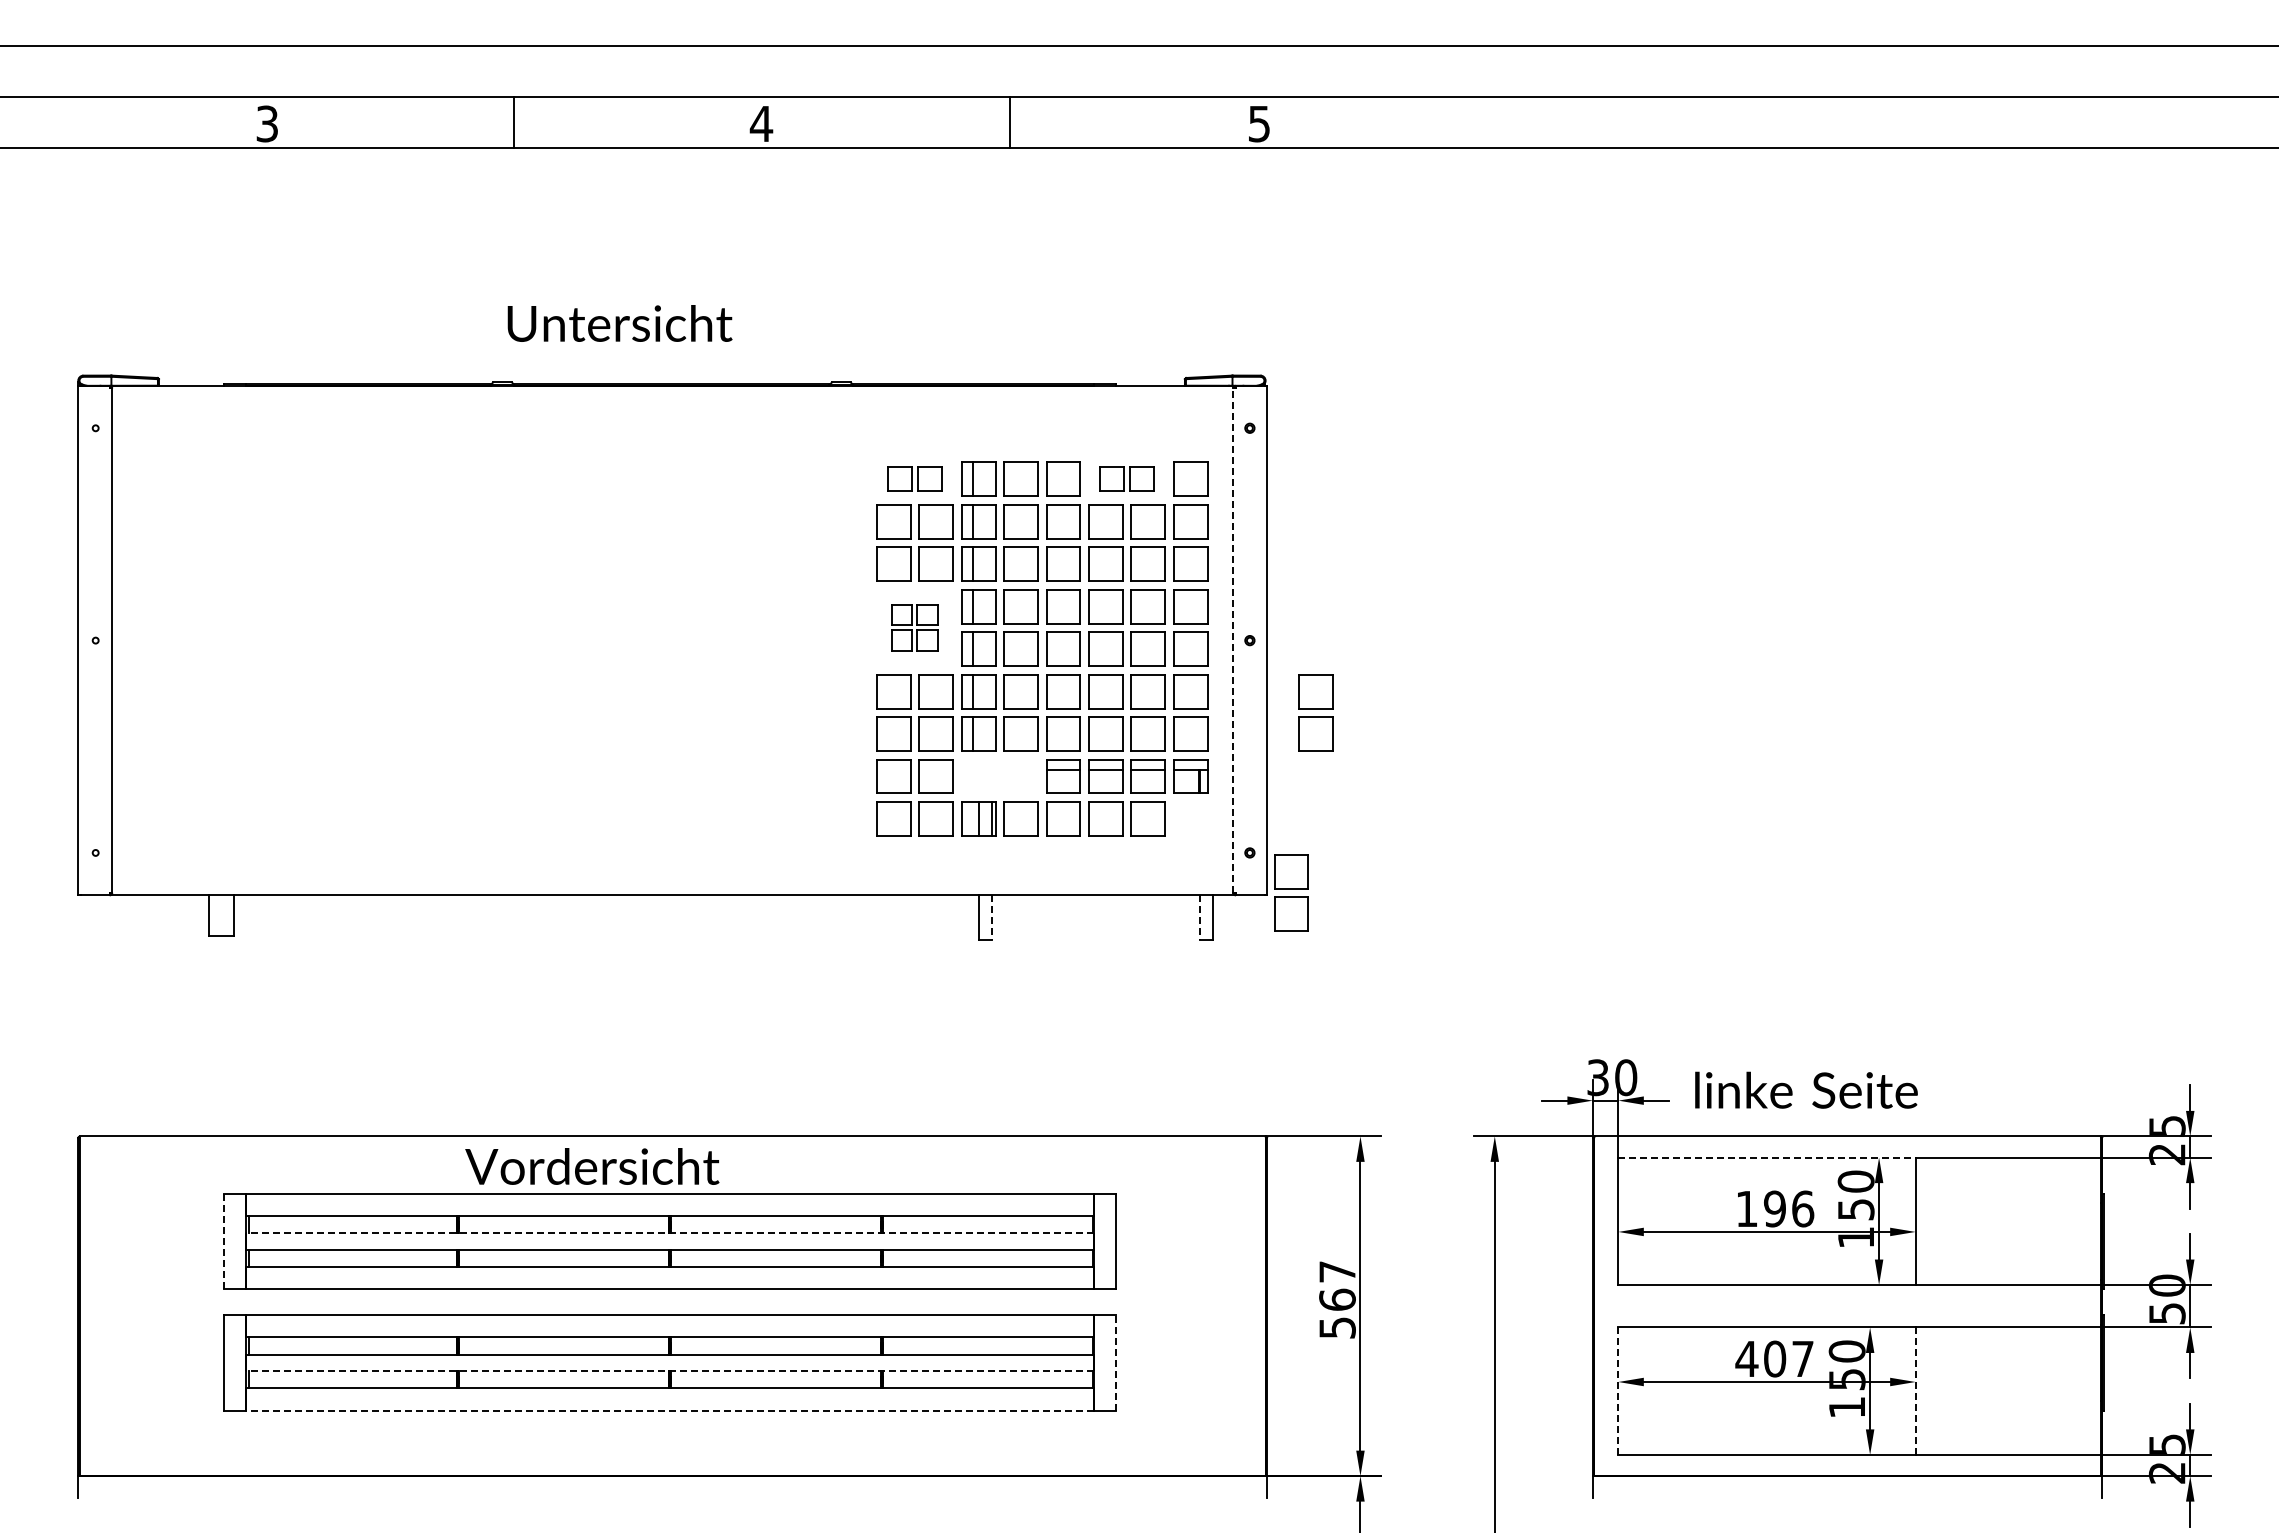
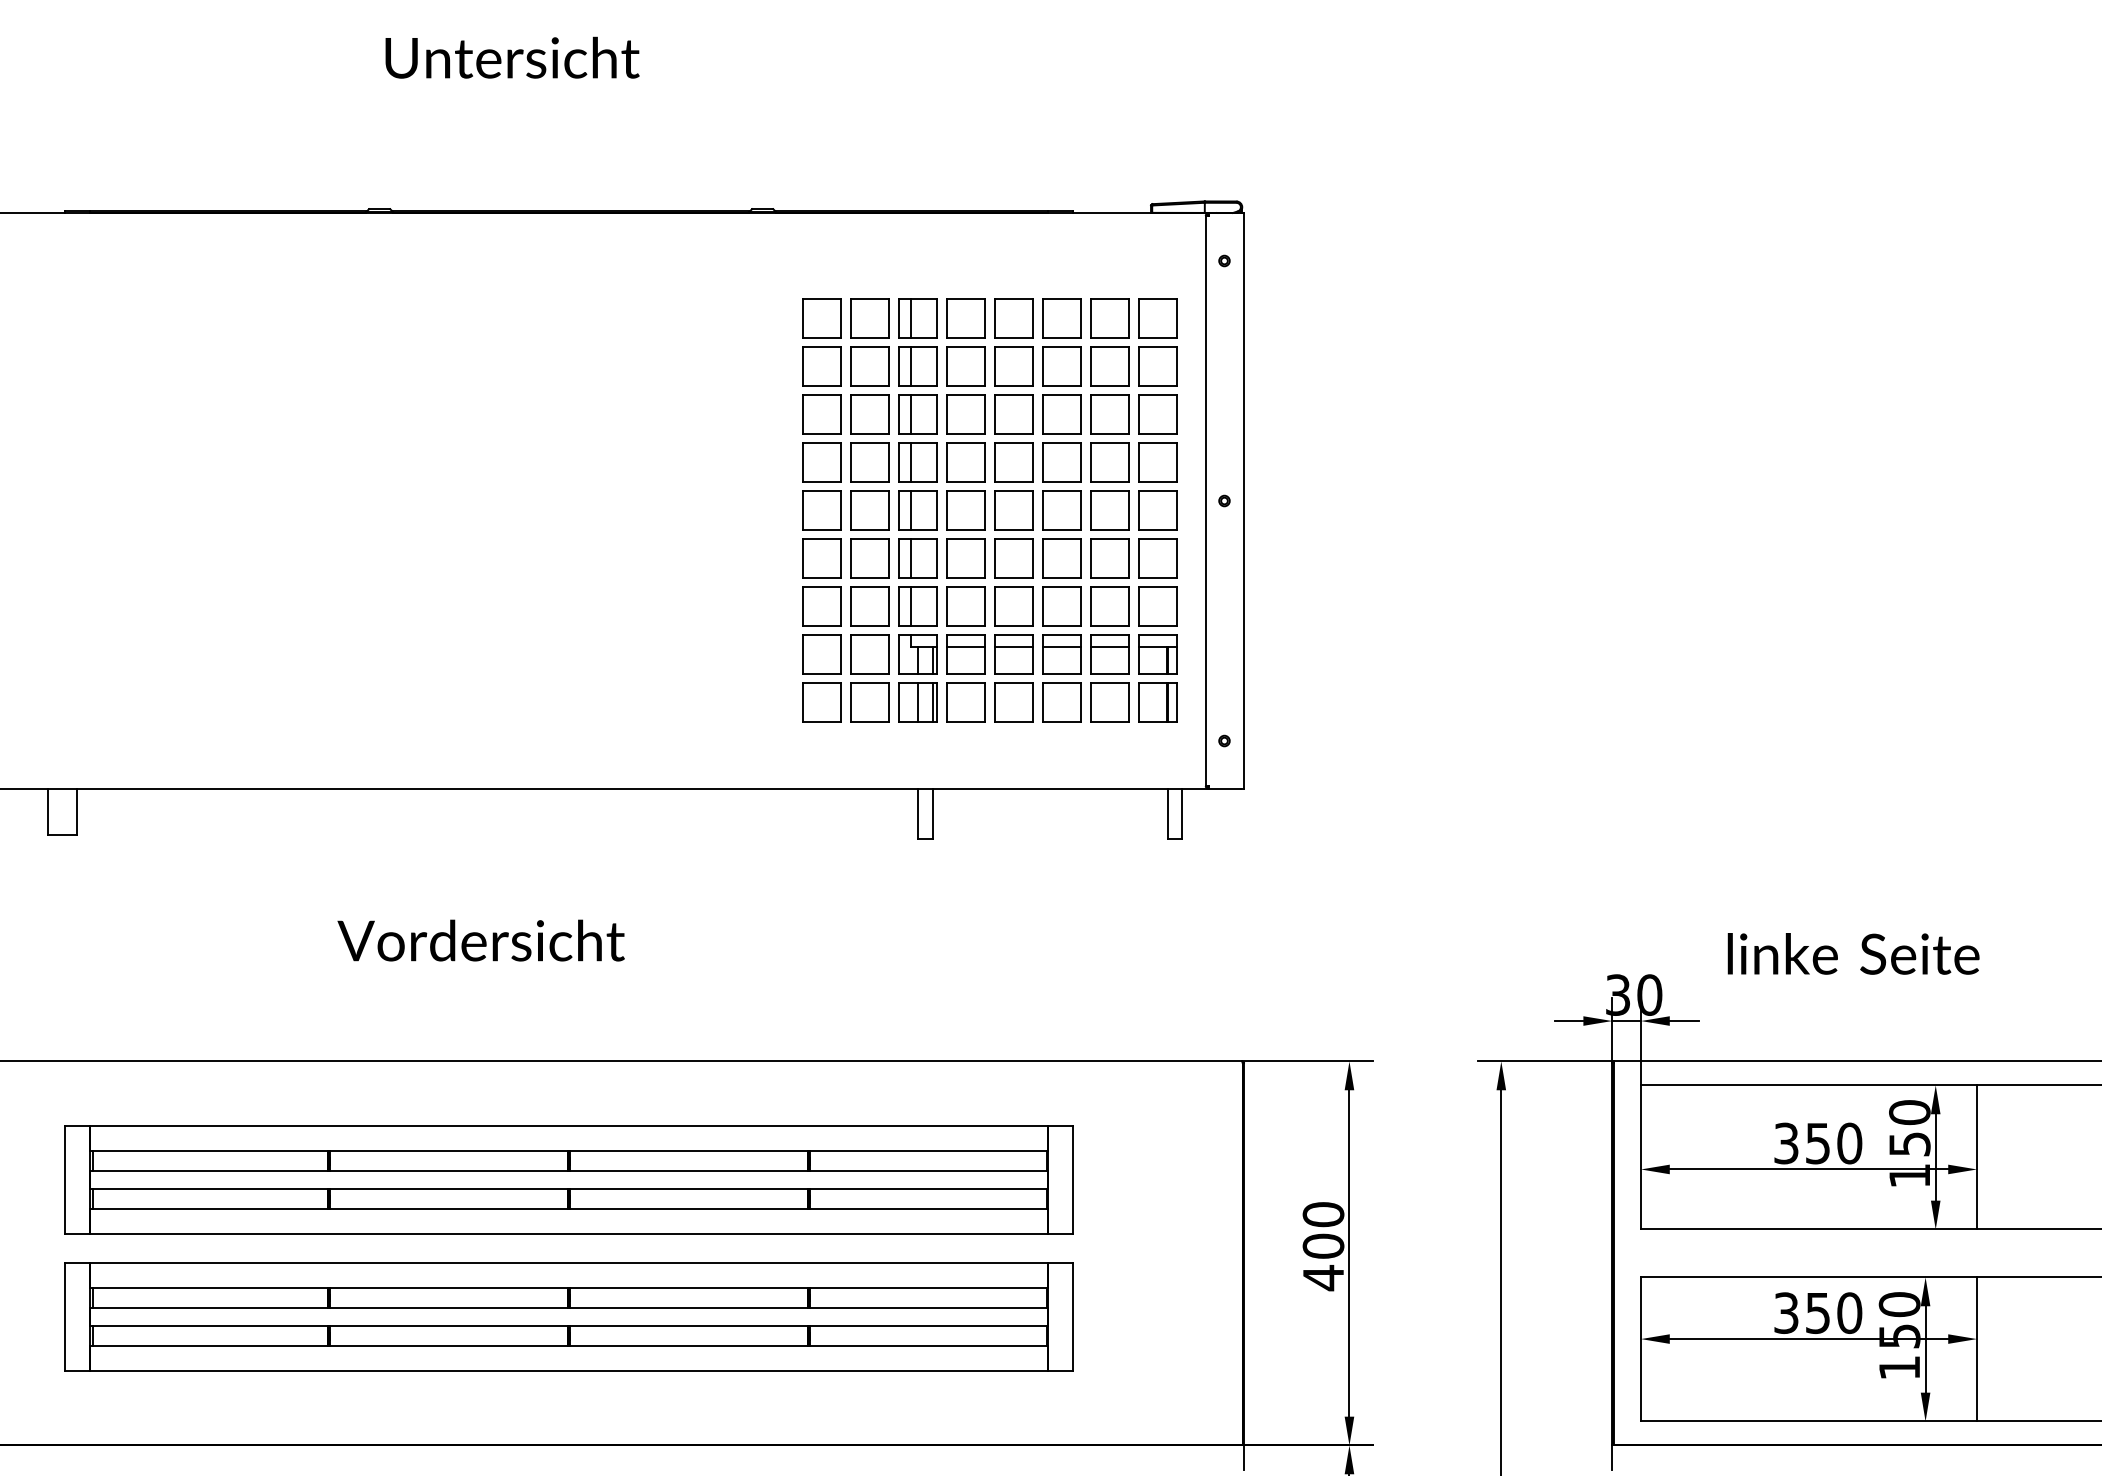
text: (619, 323) -> (511, 57), moved
part: (914, 478) -> (845, 317), size x1.43
part: (1126, 478) -> (1084, 317), size x1.43
part: (914, 627) -> (845, 486), size x1.67
line: (1233, 640) -> (1205, 500), dashed -> solid
part: (1315, 712) -> (1298, 582), removed
part: (999, 776) -> (941, 654), added
part: (1190, 818) -> (1157, 702), added
part: (1291, 892) -> (1271, 785), removed
line: (991, 917) -> (932, 814), dashed -> solid
line: (1199, 917) -> (1167, 814), dashed -> solid
text: (1806, 1089) -> (1853, 953), moved
line: (1766, 1157) -> (1808, 1085), dashed -> solid
text: (592, 1166) -> (481, 940), moved
text: (1775, 1208) -> (1818, 1142), 196 -> 350
line: (669, 1233) -> (568, 1171), dashed -> solid
line: (223, 1241) -> (64, 1180), dashed -> solid
text: (1337, 1299) -> (1323, 1245), 567 -> 400
text: (1774, 1358) -> (1817, 1312), 407 -> 350
line: (1115, 1362) -> (1072, 1317), dashed -> solid
line: (669, 1370) -> (568, 1326), dashed -> solid
line: (1618, 1391) -> (1641, 1349), dashed -> solid
line: (1915, 1391) -> (1976, 1349), dashed -> solid
line: (669, 1410) -> (568, 1371), dashed -> solid

